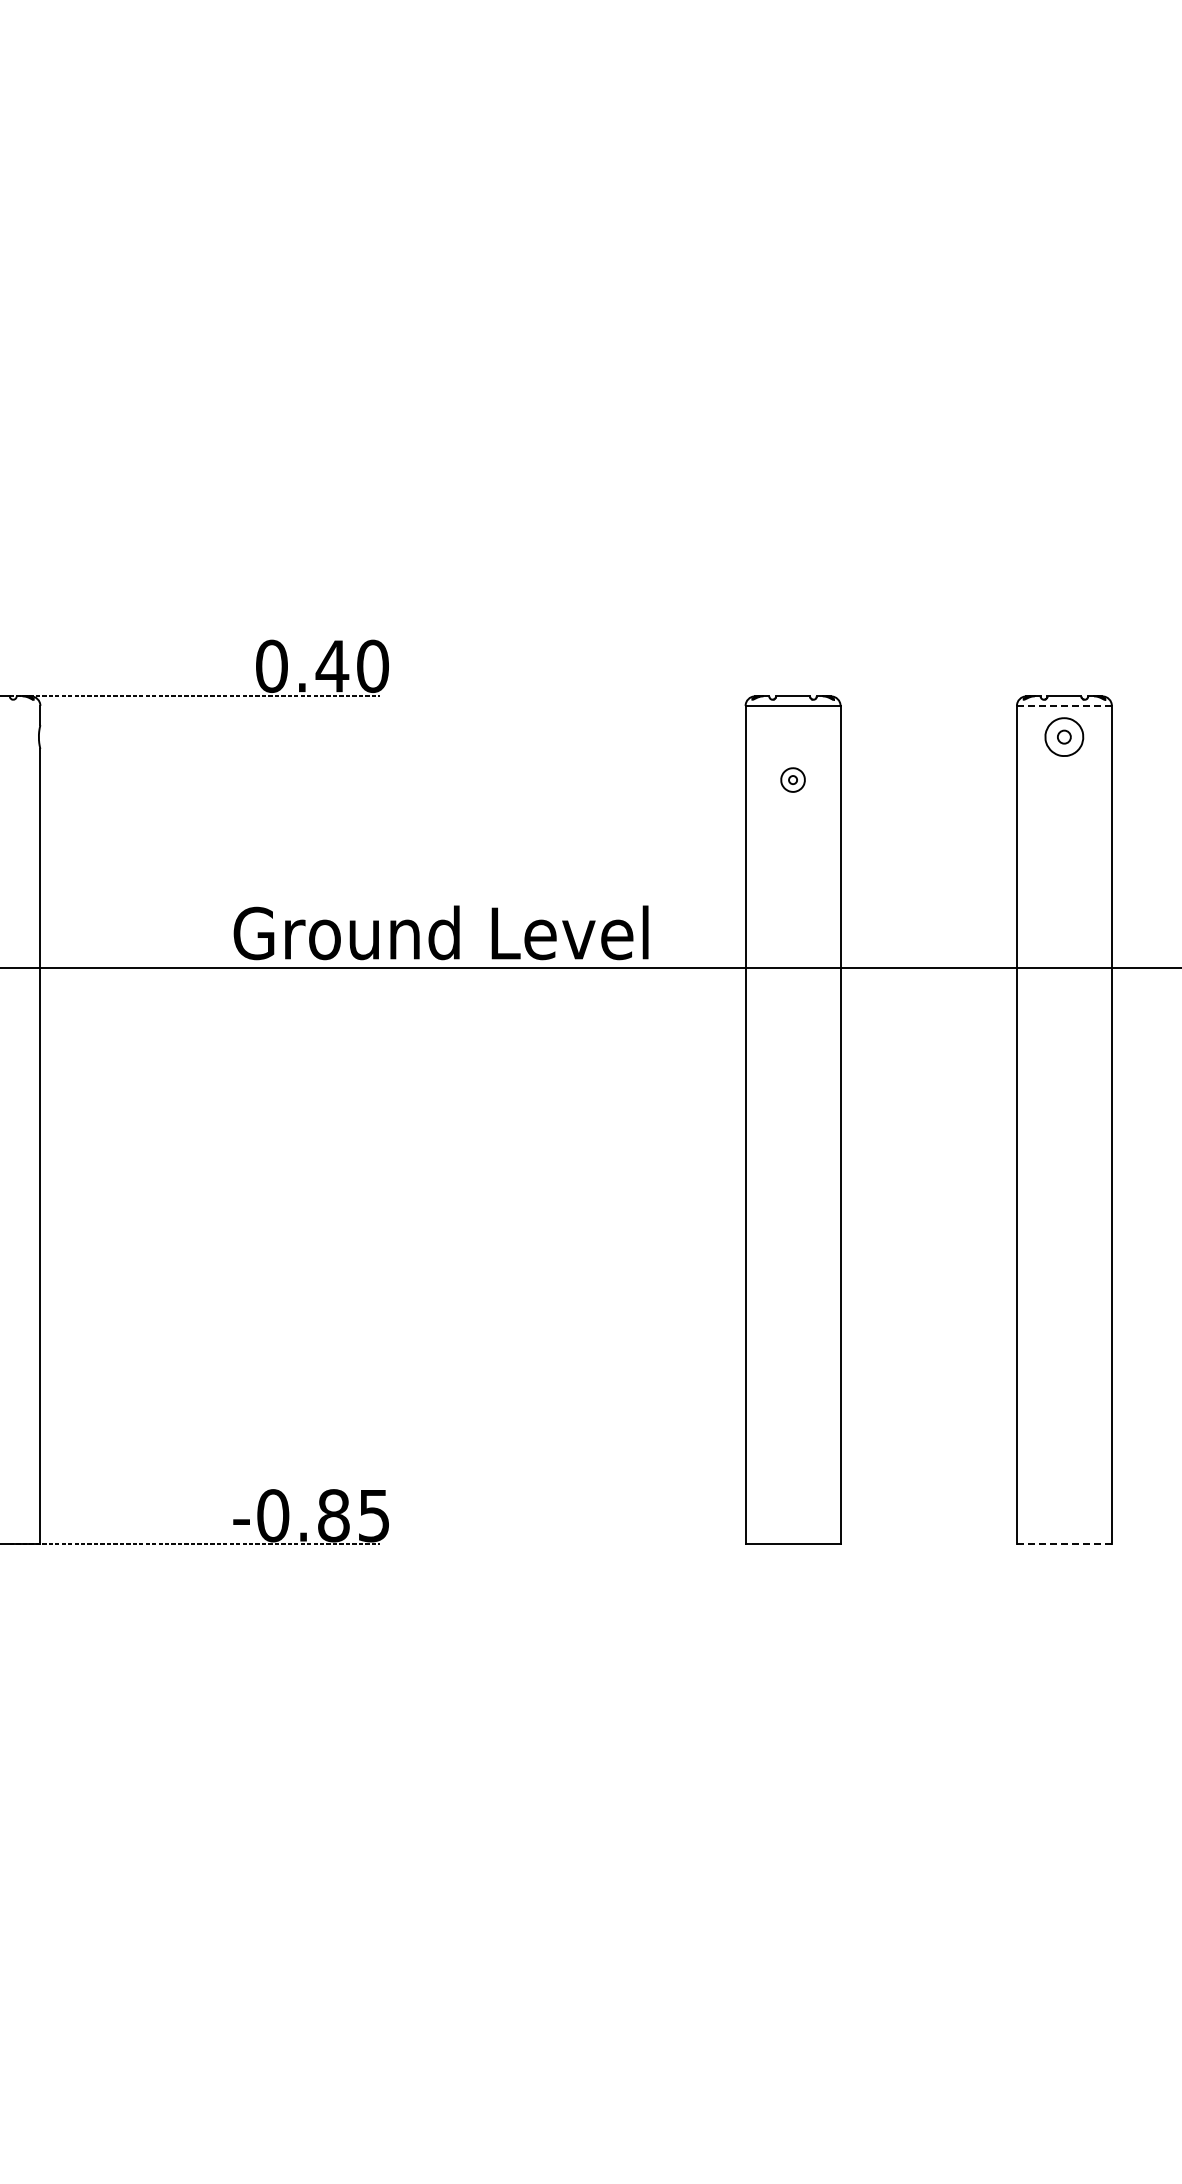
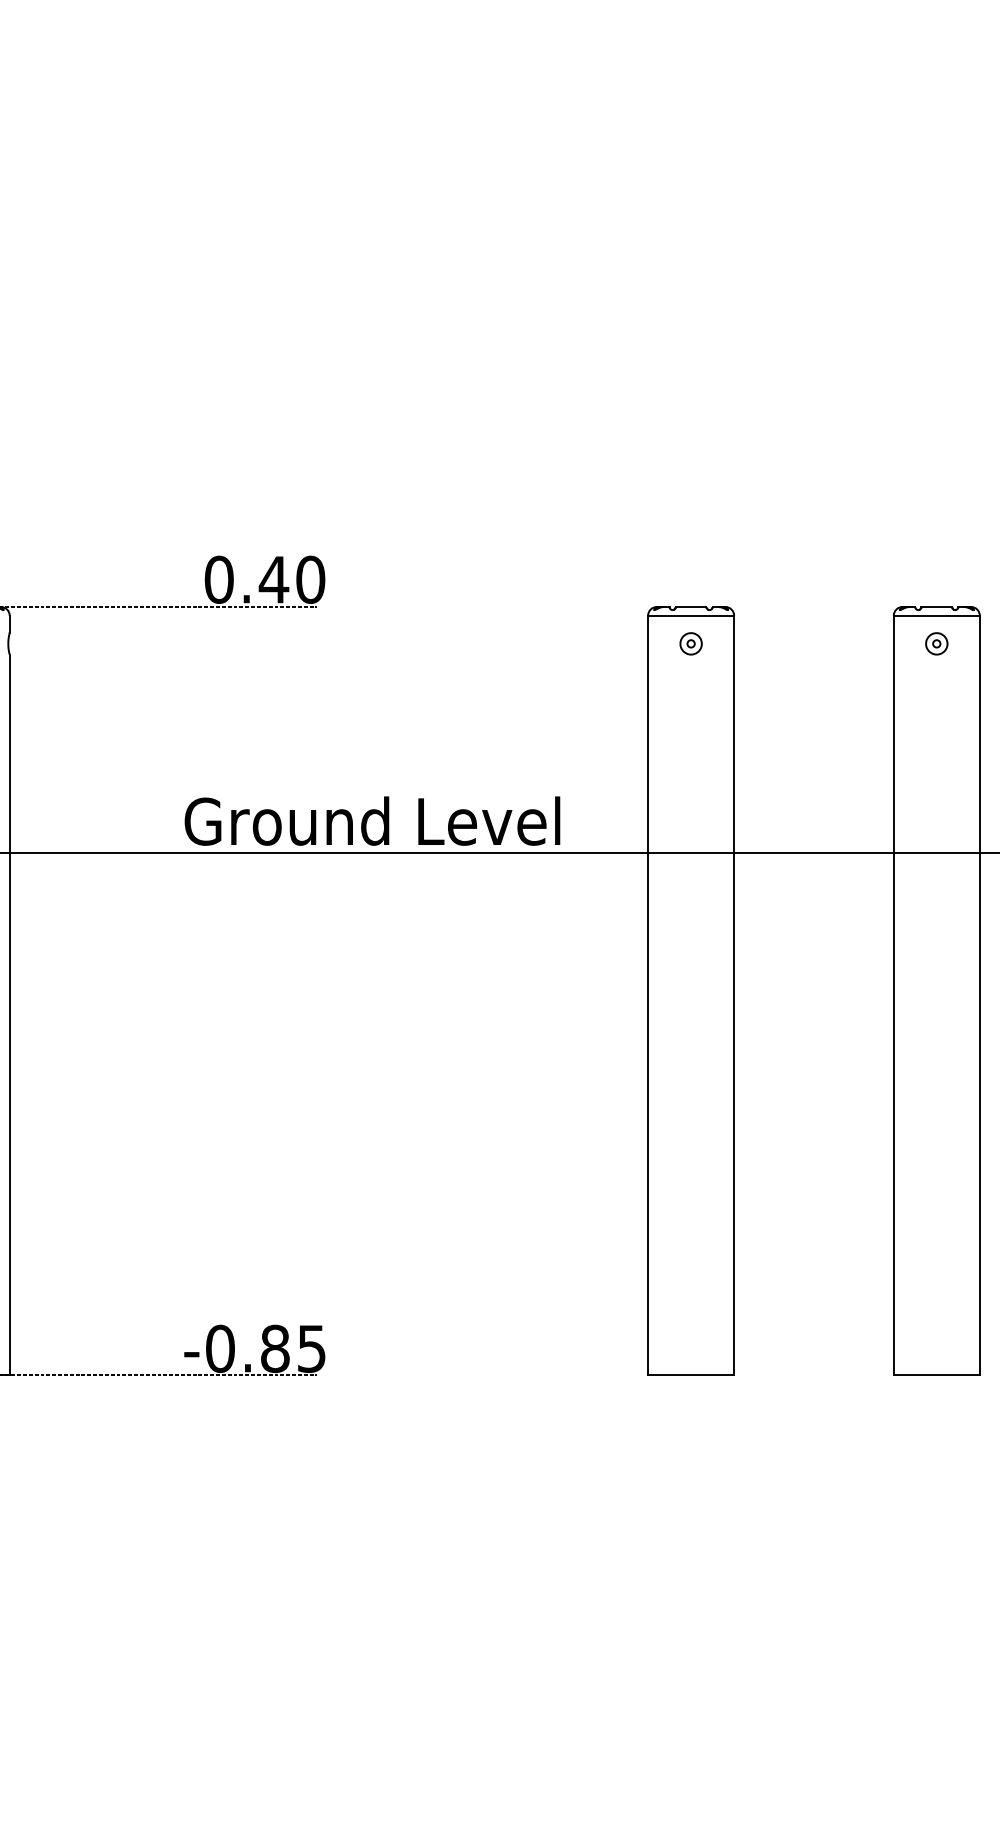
line: (1063, 705) -> (935, 615), dashed -> solid
part: (1064, 736) -> (936, 643), size x0.62
part: (792, 779) -> (690, 643), moved
line: (1063, 1544) -> (935, 1374), dashed -> solid

